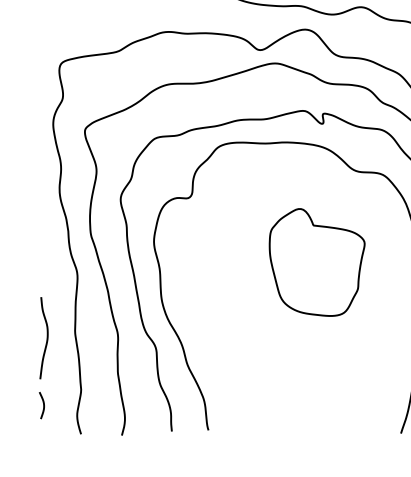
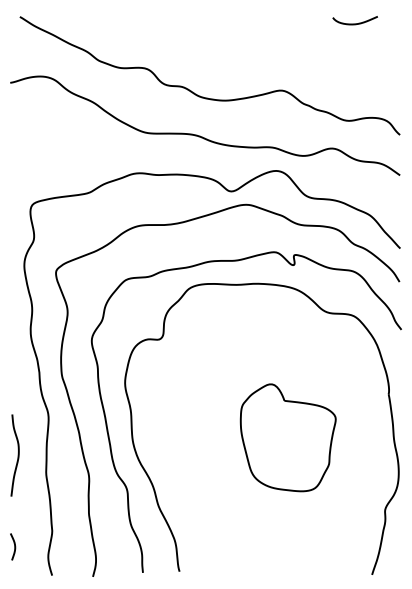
part: (316, 262) -> (287, 437), moved
curve: (46, 338) -> (17, 455), moved

